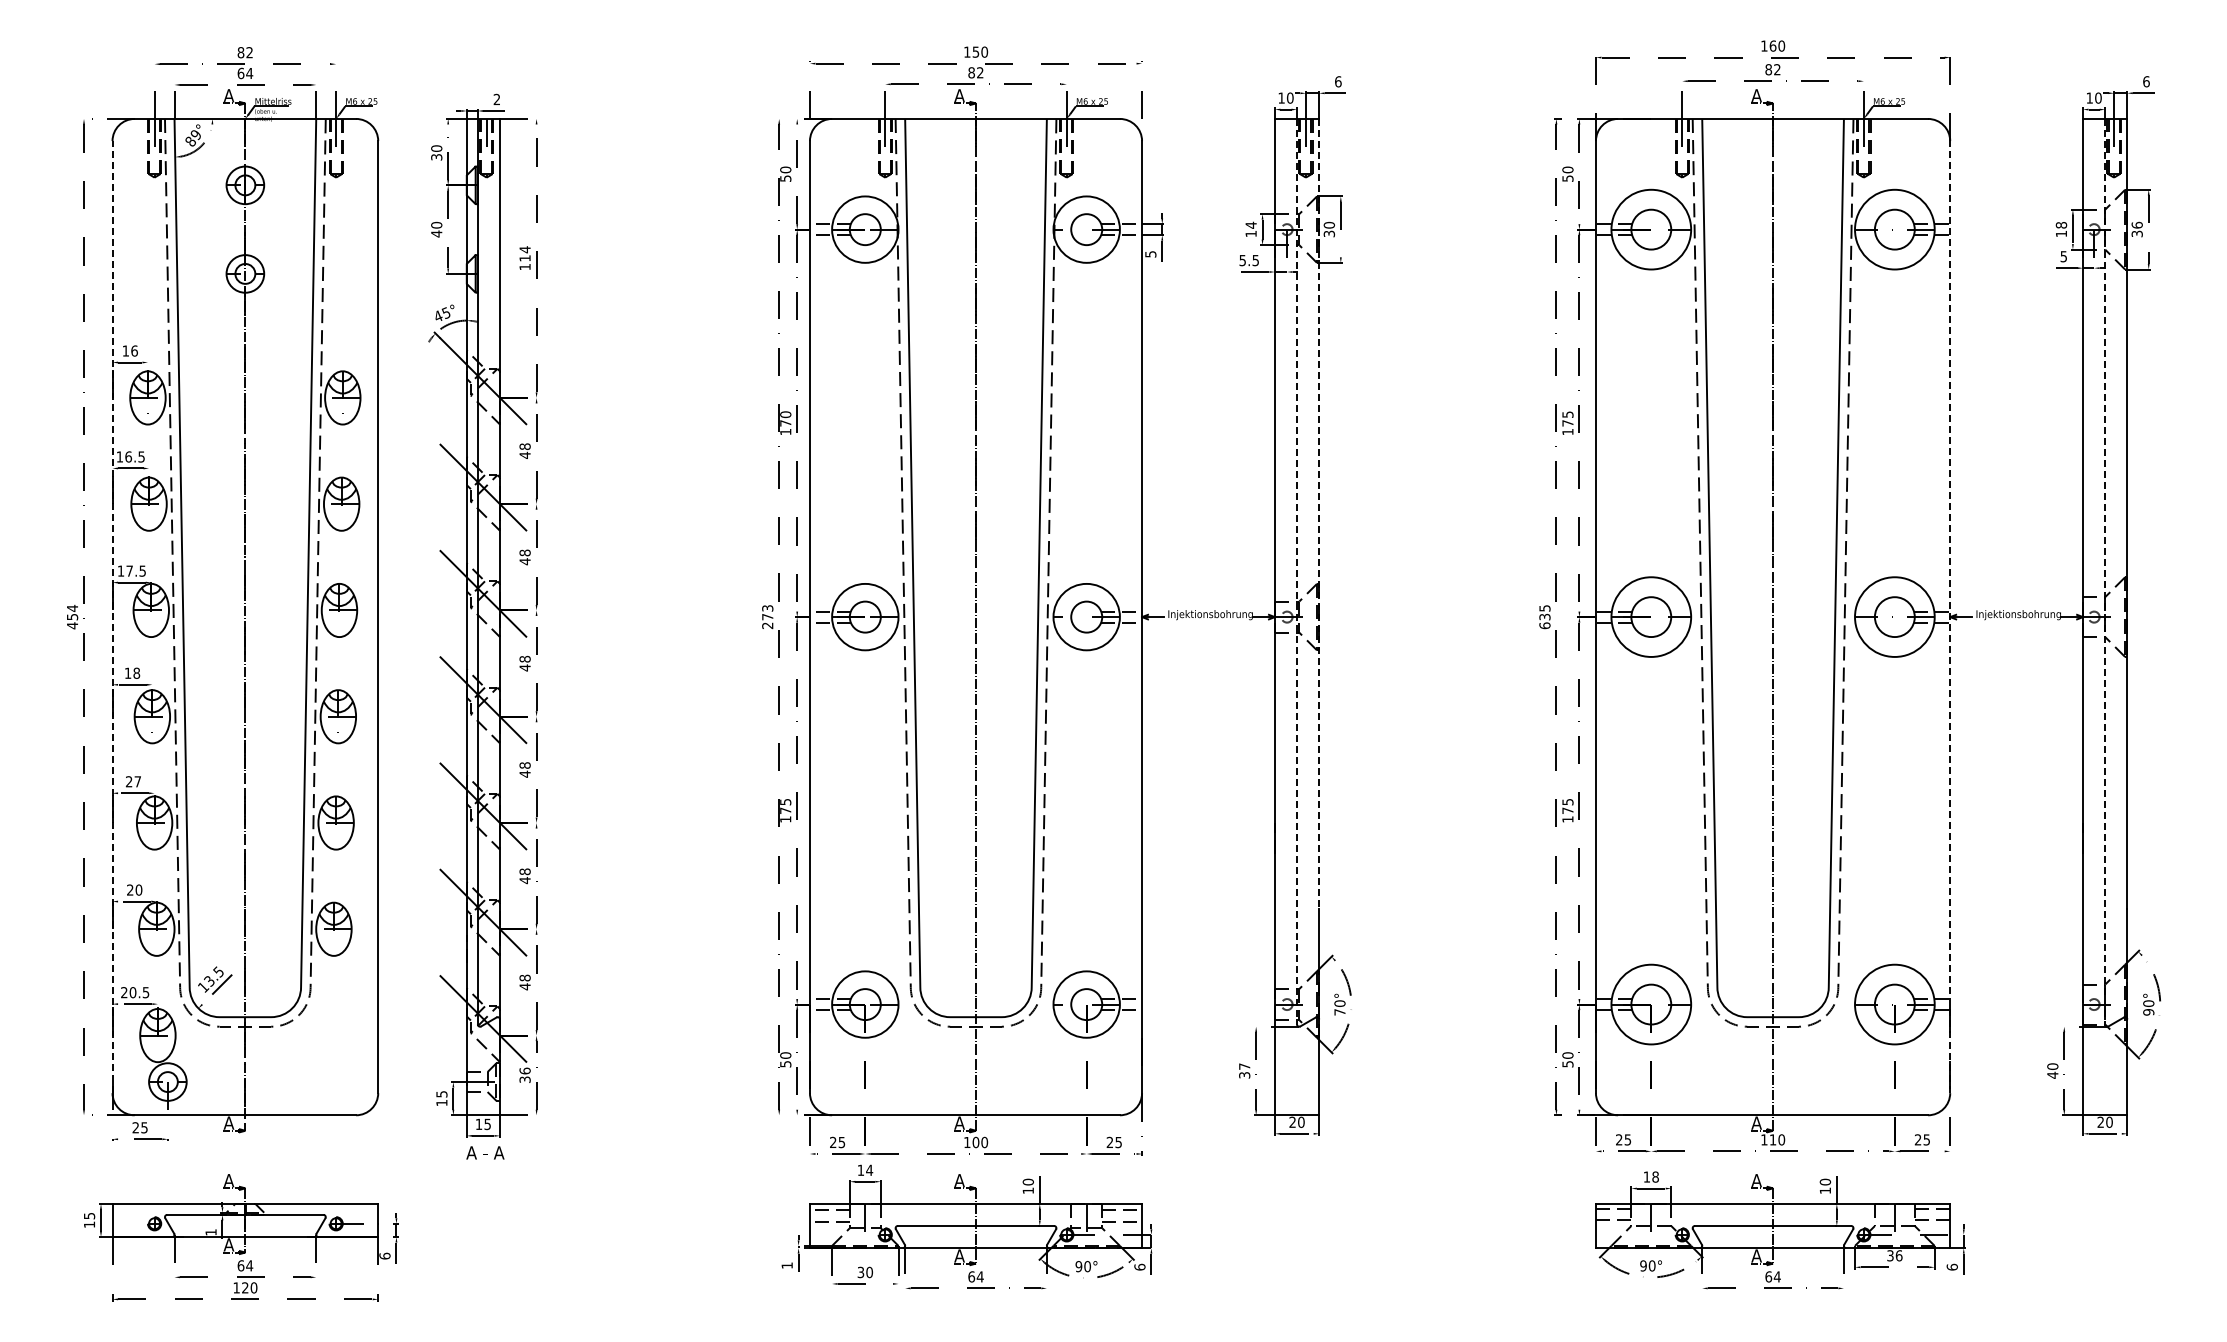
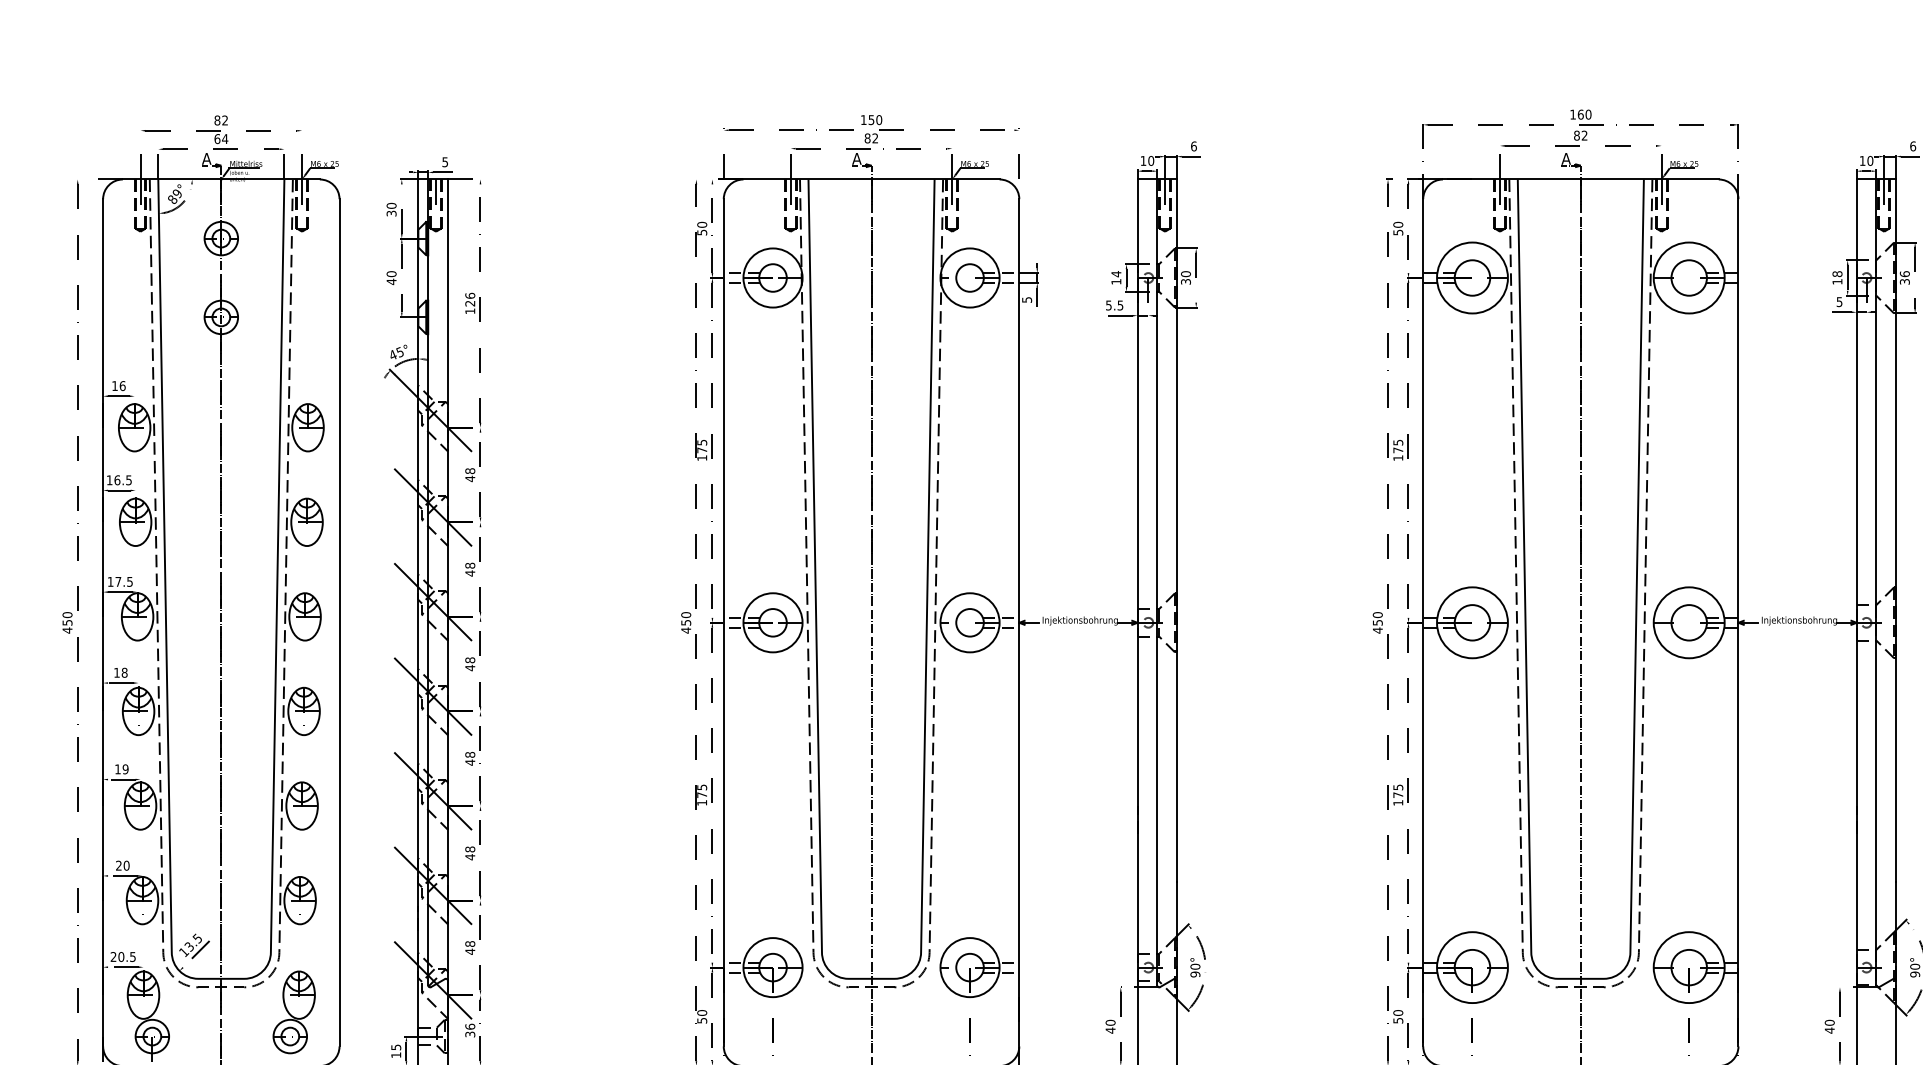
text: (496, 99) -> (444, 162), 2 -> 5
text: (524, 253) -> (469, 299), 114 -> 126
text: (785, 414) -> (701, 442), 170 -> 175
line: (1319, 513) -> (1177, 530), dashed -> solid
line: (1297, 571) -> (1157, 582), dashed -> solid
line: (2105, 571) -> (1876, 582), dashed -> solid
text: (72, 608) -> (67, 615), 454 -> 450
line: (112, 616) -> (103, 622), dashed -> solid
line: (1950, 616) -> (1738, 622), dashed -> solid
text: (767, 617) -> (685, 623), 273 -> 450
text: (1544, 617) -> (1377, 623), 635 -> 450
text: (133, 781) -> (121, 769), 27 -> 19
text: (1339, 1012) -> (1195, 974), 70° -> 90°
part: (327, 1054) -> (294, 1012), added
text: (1244, 1070) -> (1110, 1026), 37 -> 40

